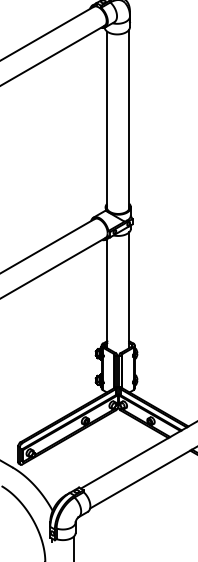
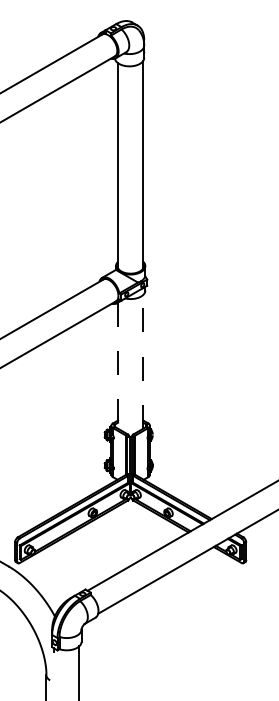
line: (129, 290) -> (143, 361), solid -> dashed
line: (107, 294) -> (118, 366), solid -> dashed

